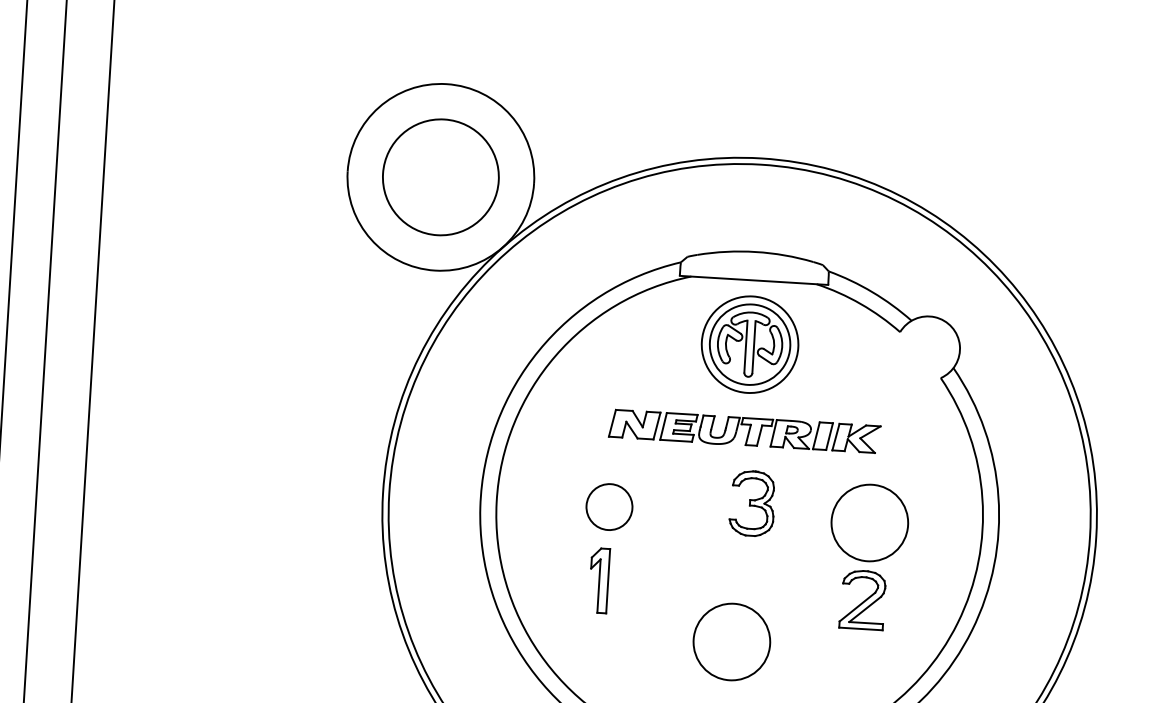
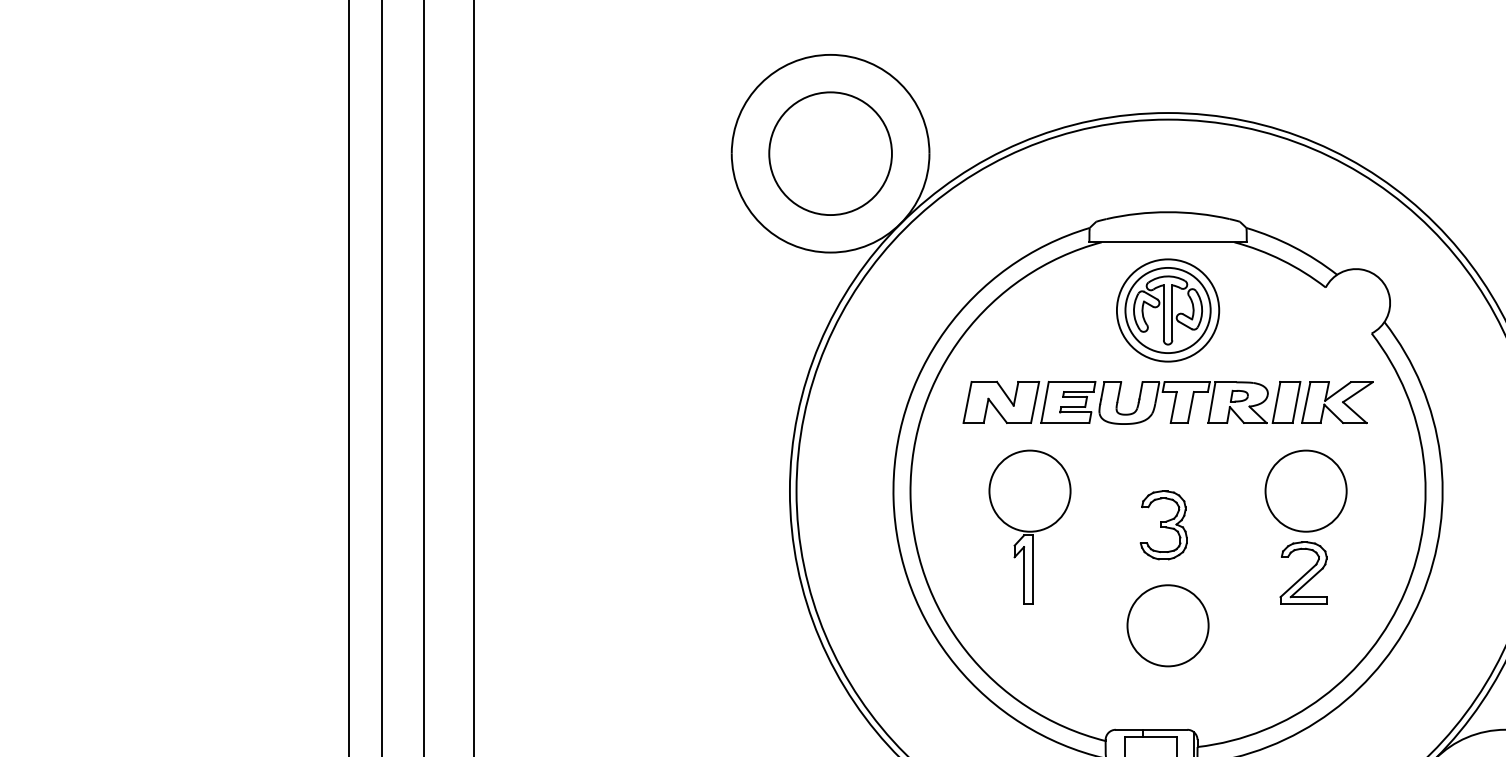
part: (744, 431) -> (1167, 402), size x1.43
part: (752, 503) -> (1163, 525), moved
circle: (609, 506) -> (1029, 490), size x1.67

